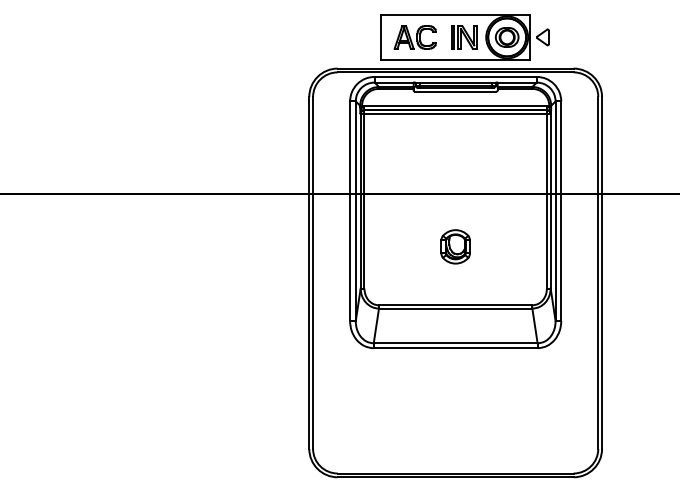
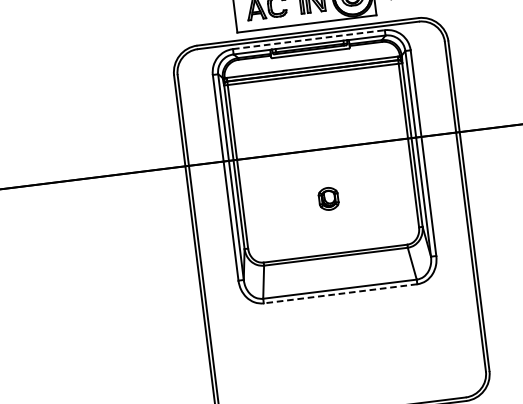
line: (456, 76) -> (309, 39), solid -> dashed
part: (455, 246) -> (328, 198), size x0.7
line: (455, 348) -> (340, 294), solid -> dashed

